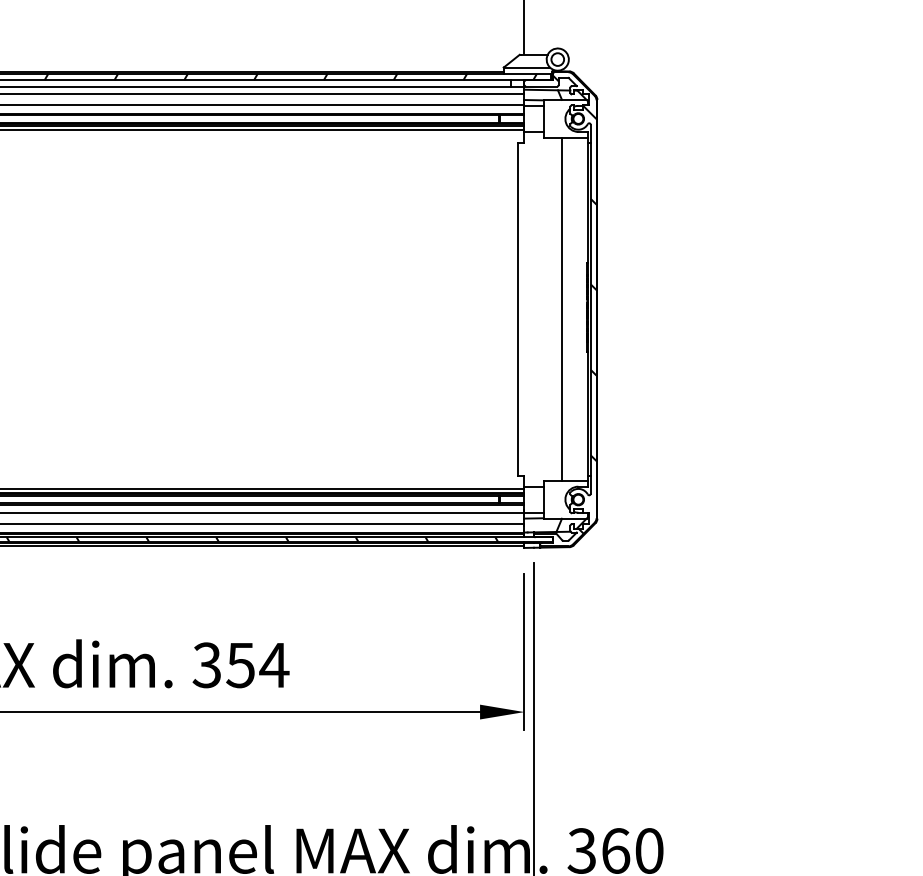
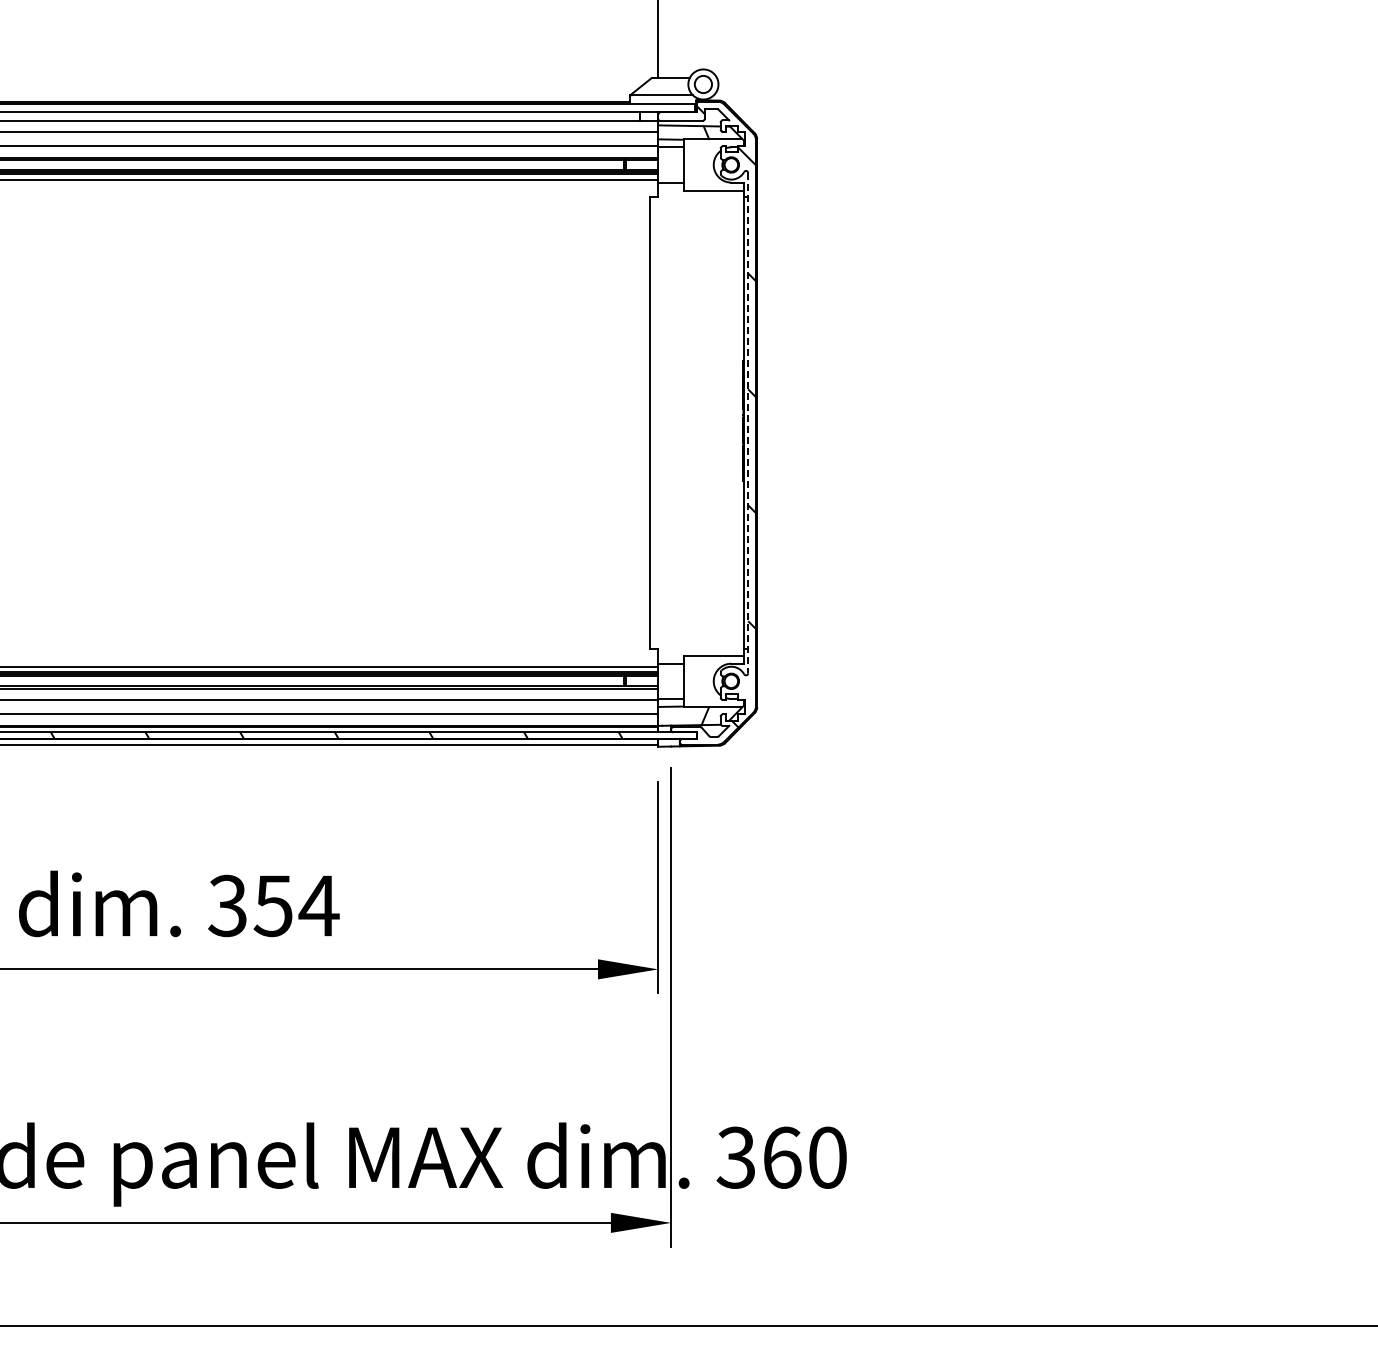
hatch: (290, 76) -> (341, 107), removed
line: (562, 308) -> (709, 422), removed
line: (591, 309) -> (748, 423), solid -> dashed

